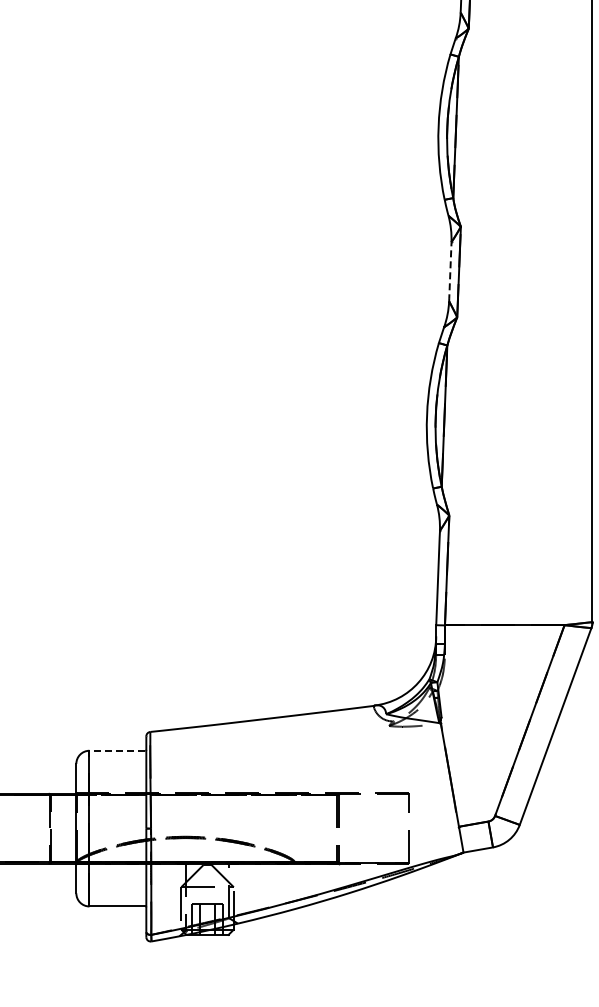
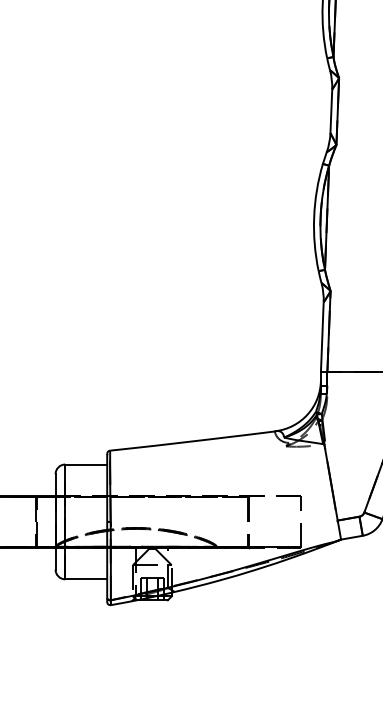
line: (450, 272) -> (331, 111), dashed -> solid
line: (117, 750) -> (85, 464), dashed -> solid

